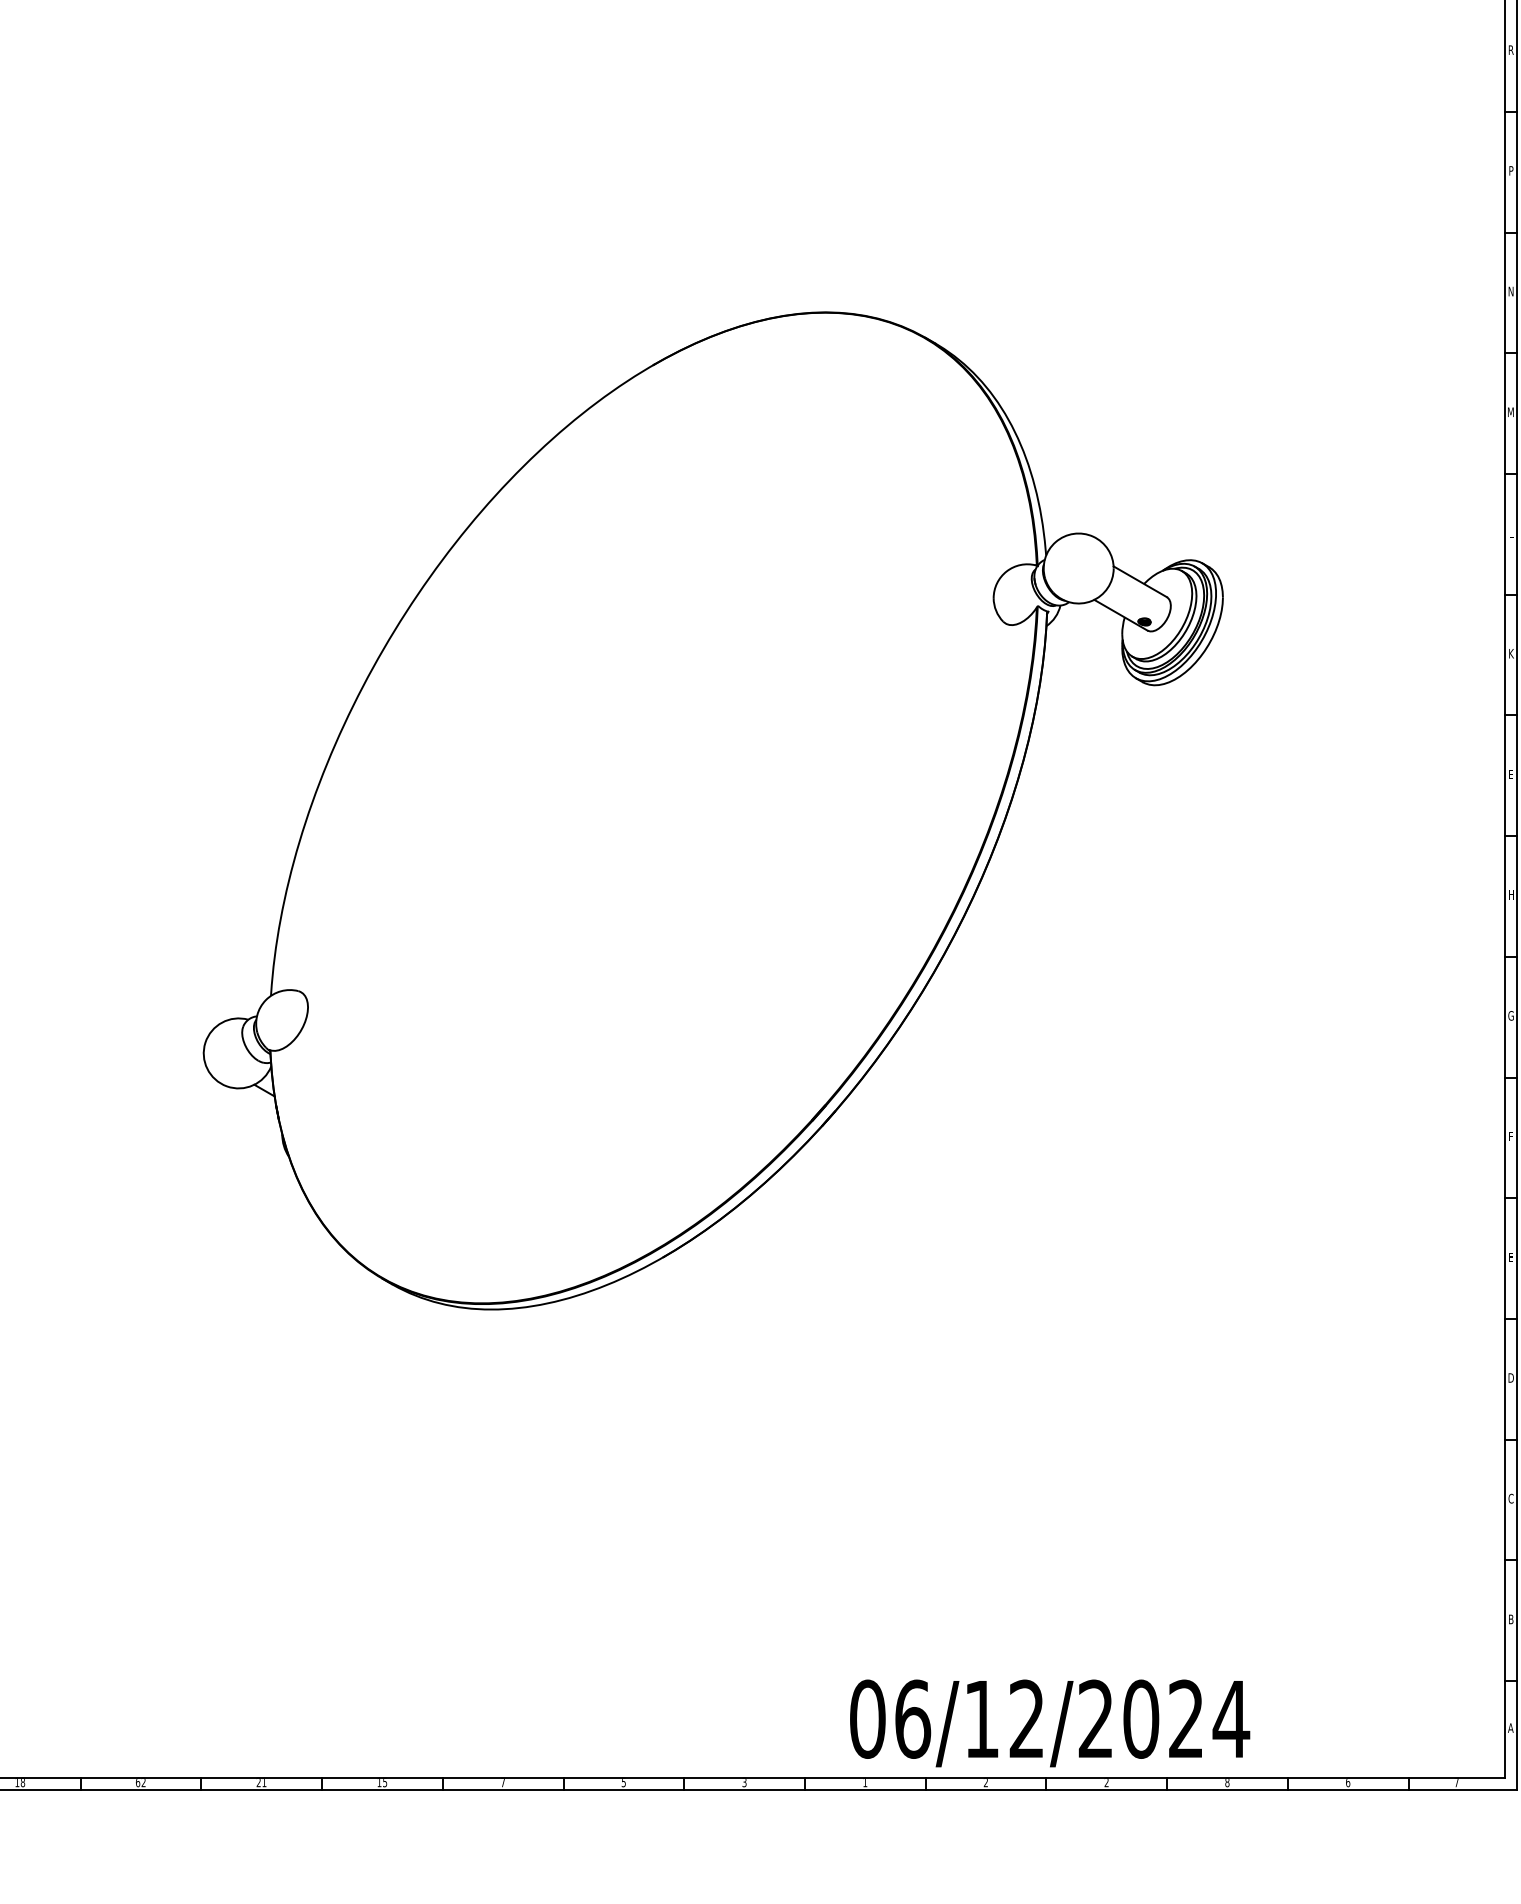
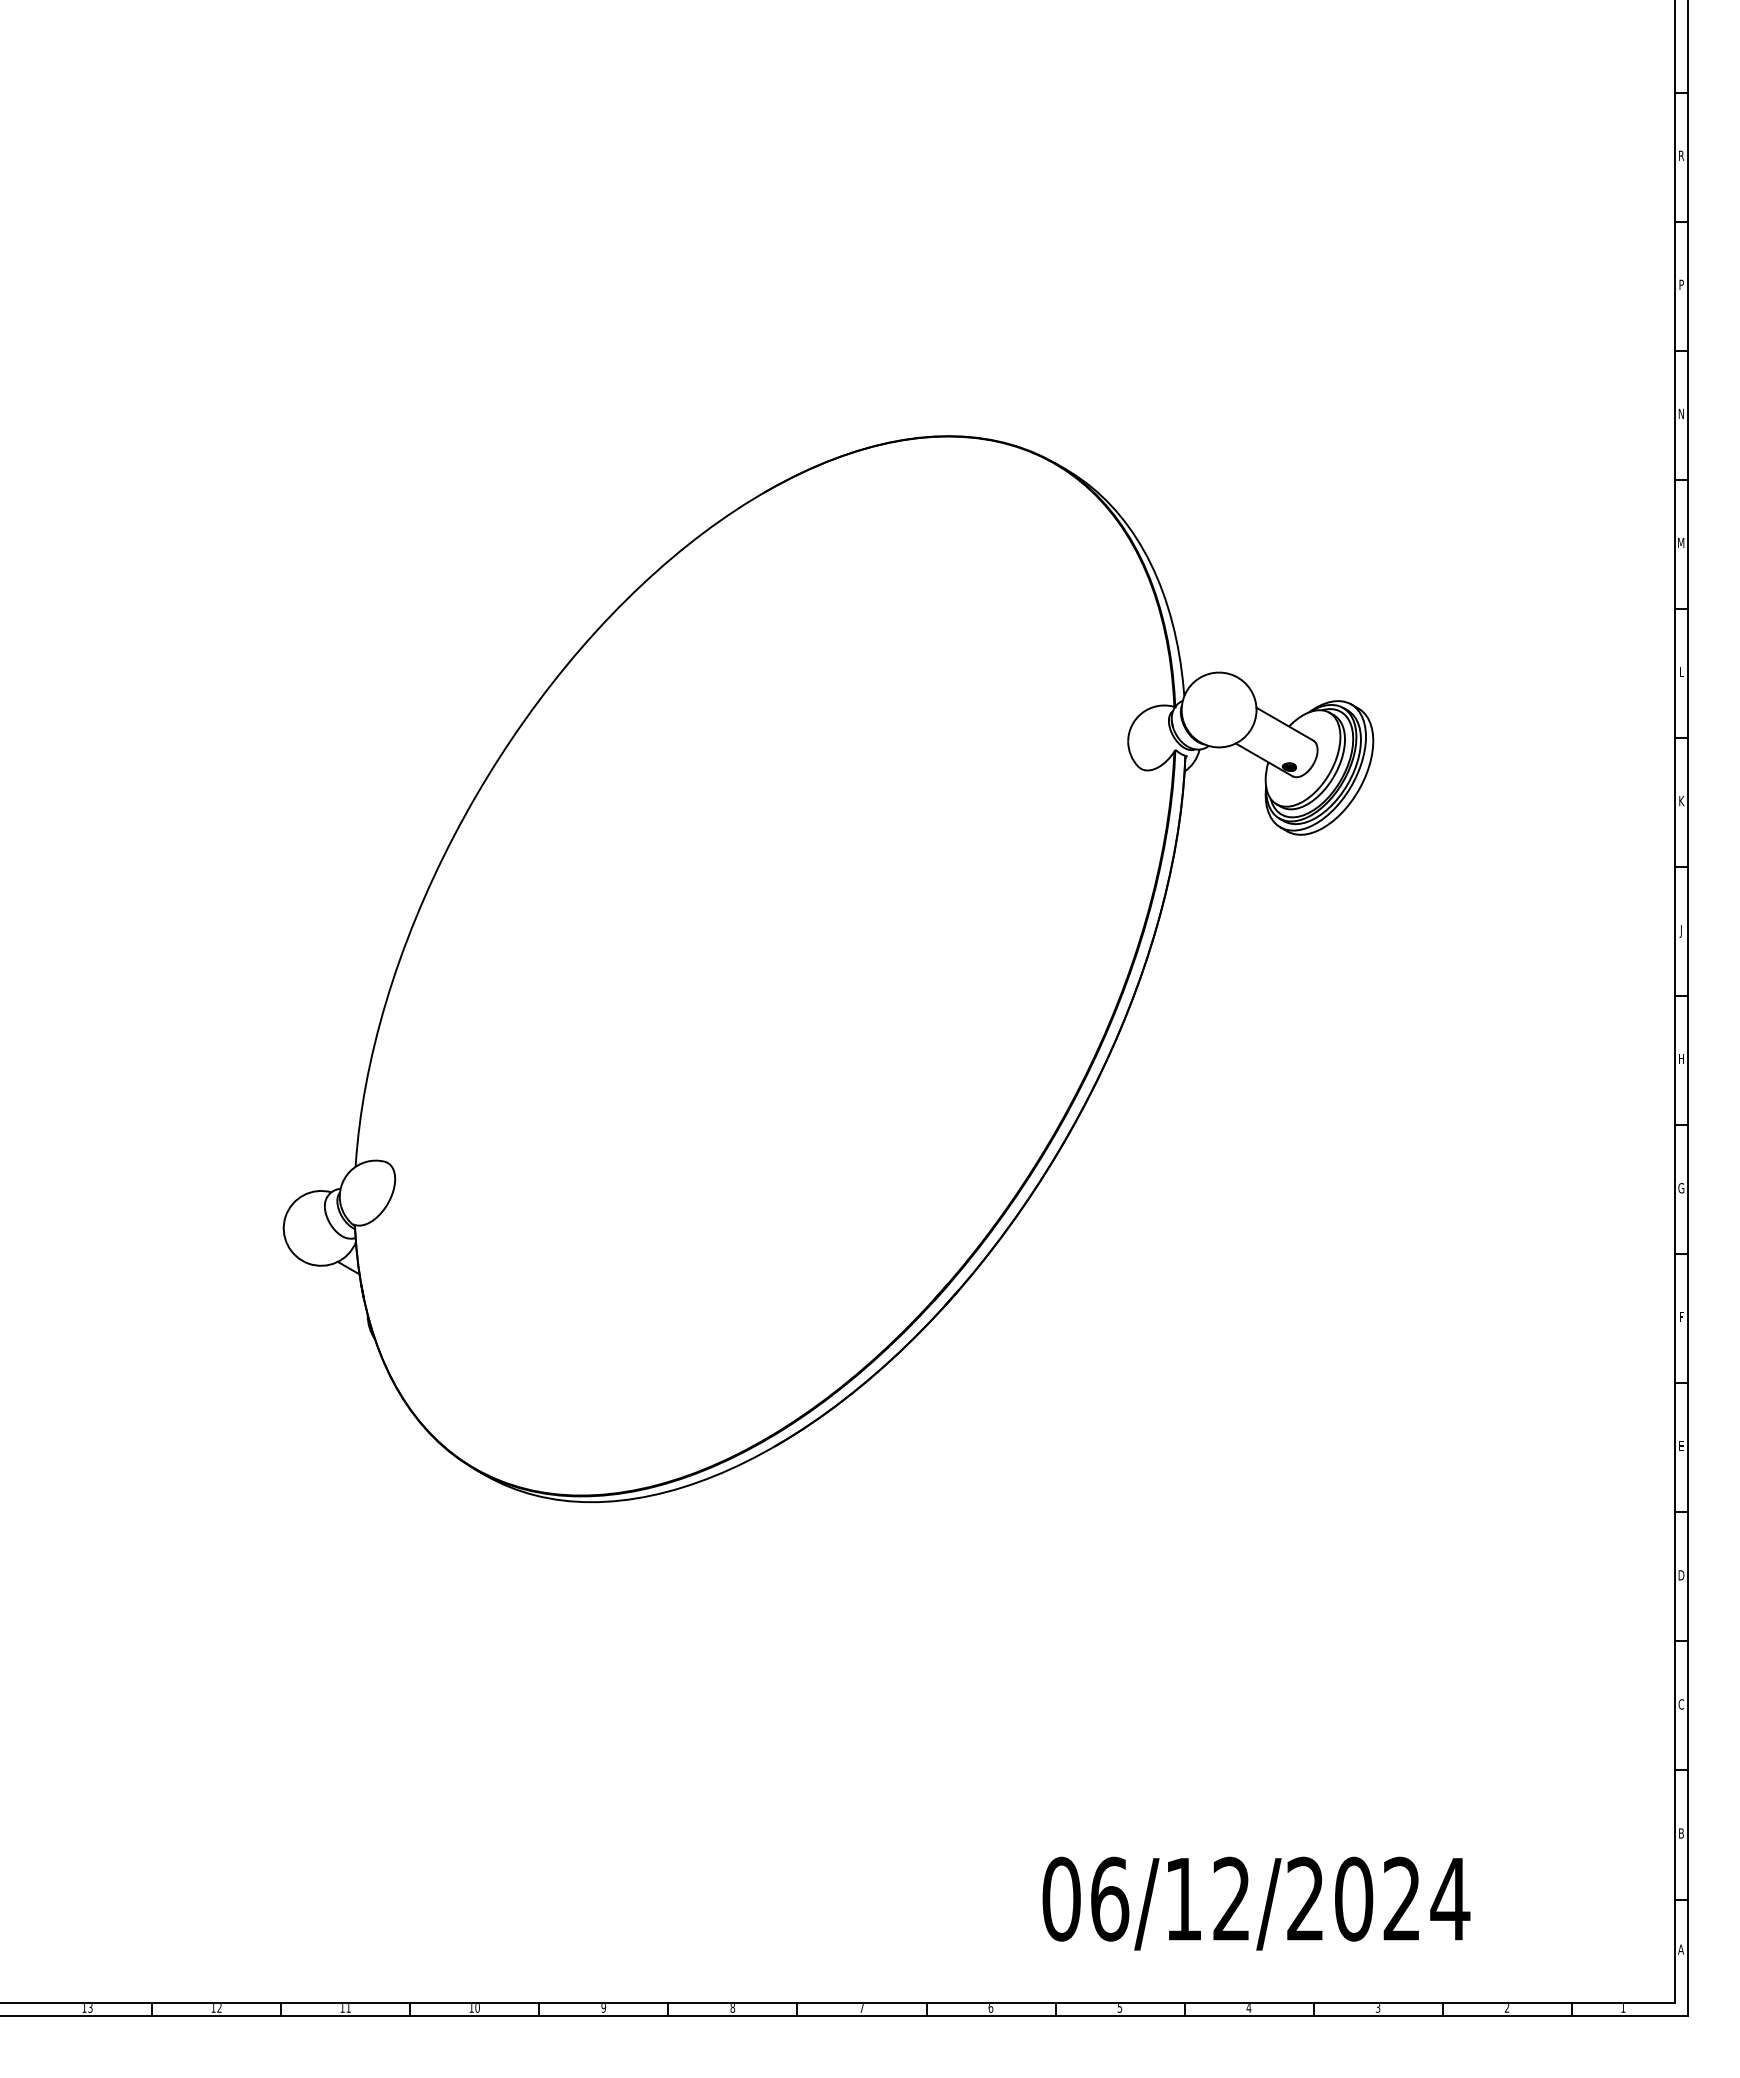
text: (1511, 775) -> (1681, 931), E -> J
text: (1050, 1723) -> (1256, 1903), moved
text: (23, 1783) -> (90, 2008), 18 -> 13
text: (138, 1783) -> (213, 2008), 62 -> 12
text: (258, 1783) -> (342, 2008), 21 -> 11
text: (385, 1783) -> (477, 2008), 15 -> 10
text: (502, 1783) -> (603, 2008), 7 -> 9
text: (623, 1783) -> (732, 2008), 5 -> 8
text: (744, 1783) -> (861, 2008), 3 -> 7
text: (864, 1783) -> (990, 2008), 1 -> 6
text: (985, 1783) -> (1119, 2008), 2 -> 5
text: (1106, 1783) -> (1248, 2008), 2 -> 4
text: (1226, 1783) -> (1377, 2008), 8 -> 3
text: (1347, 1783) -> (1506, 2008), 6 -> 2
text: (1456, 1783) -> (1623, 2008), 7 -> 1

